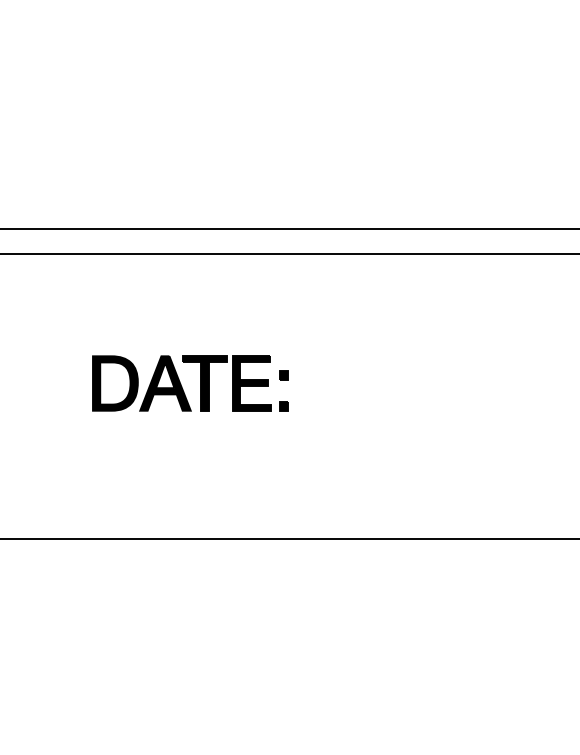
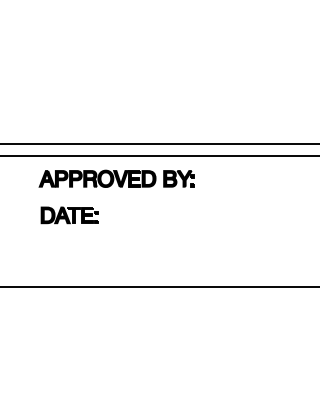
part: (292, 303) -> (116, 178), added
part: (189, 383) -> (69, 215), size x0.62

